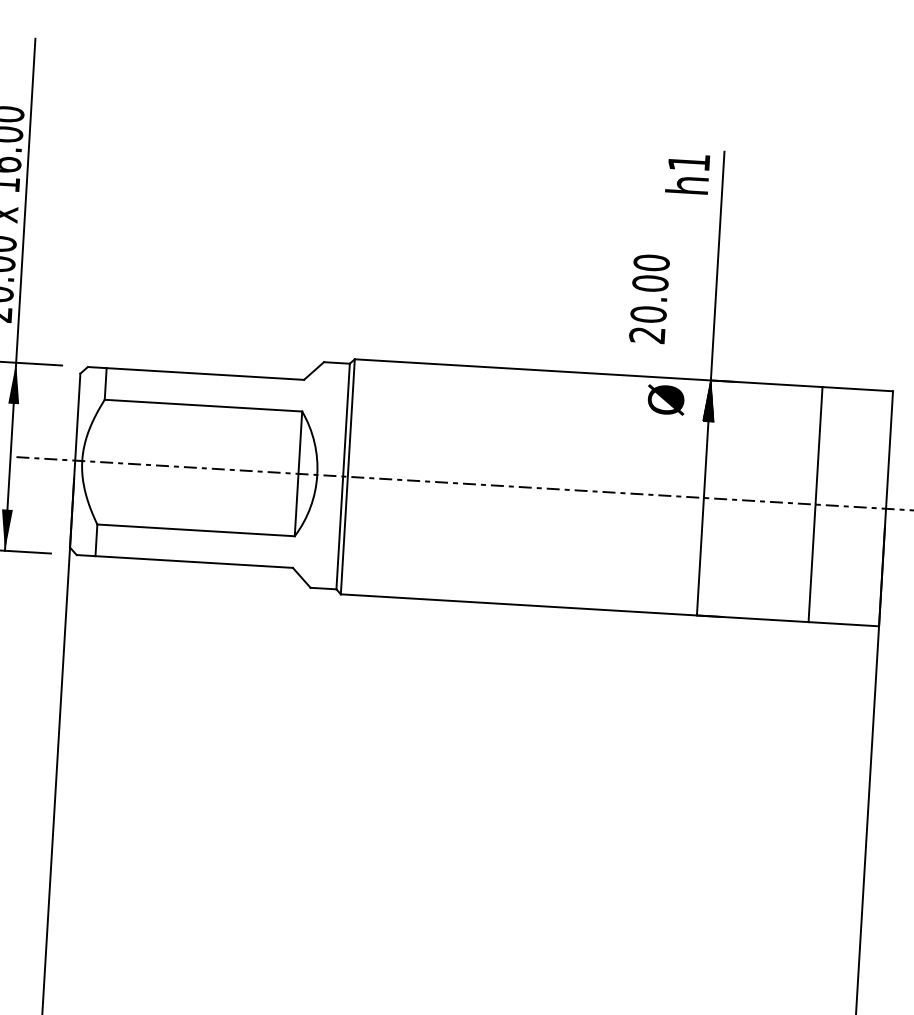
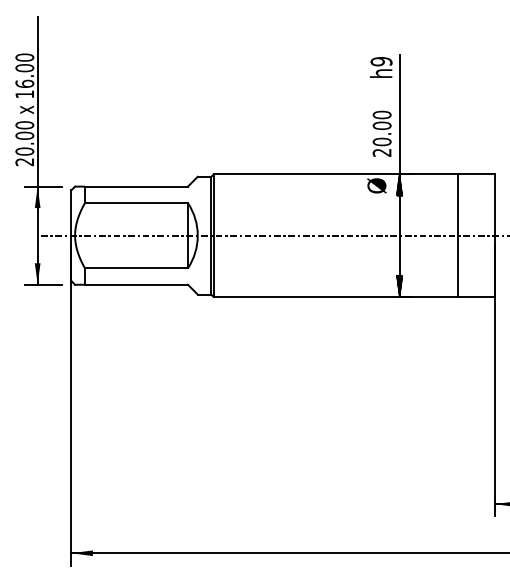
text: (689, 162) -> (381, 61), h1 -> h9
text: (648, 298) -> (381, 133), moved
hatch: (698, 593) -> (399, 285), added

